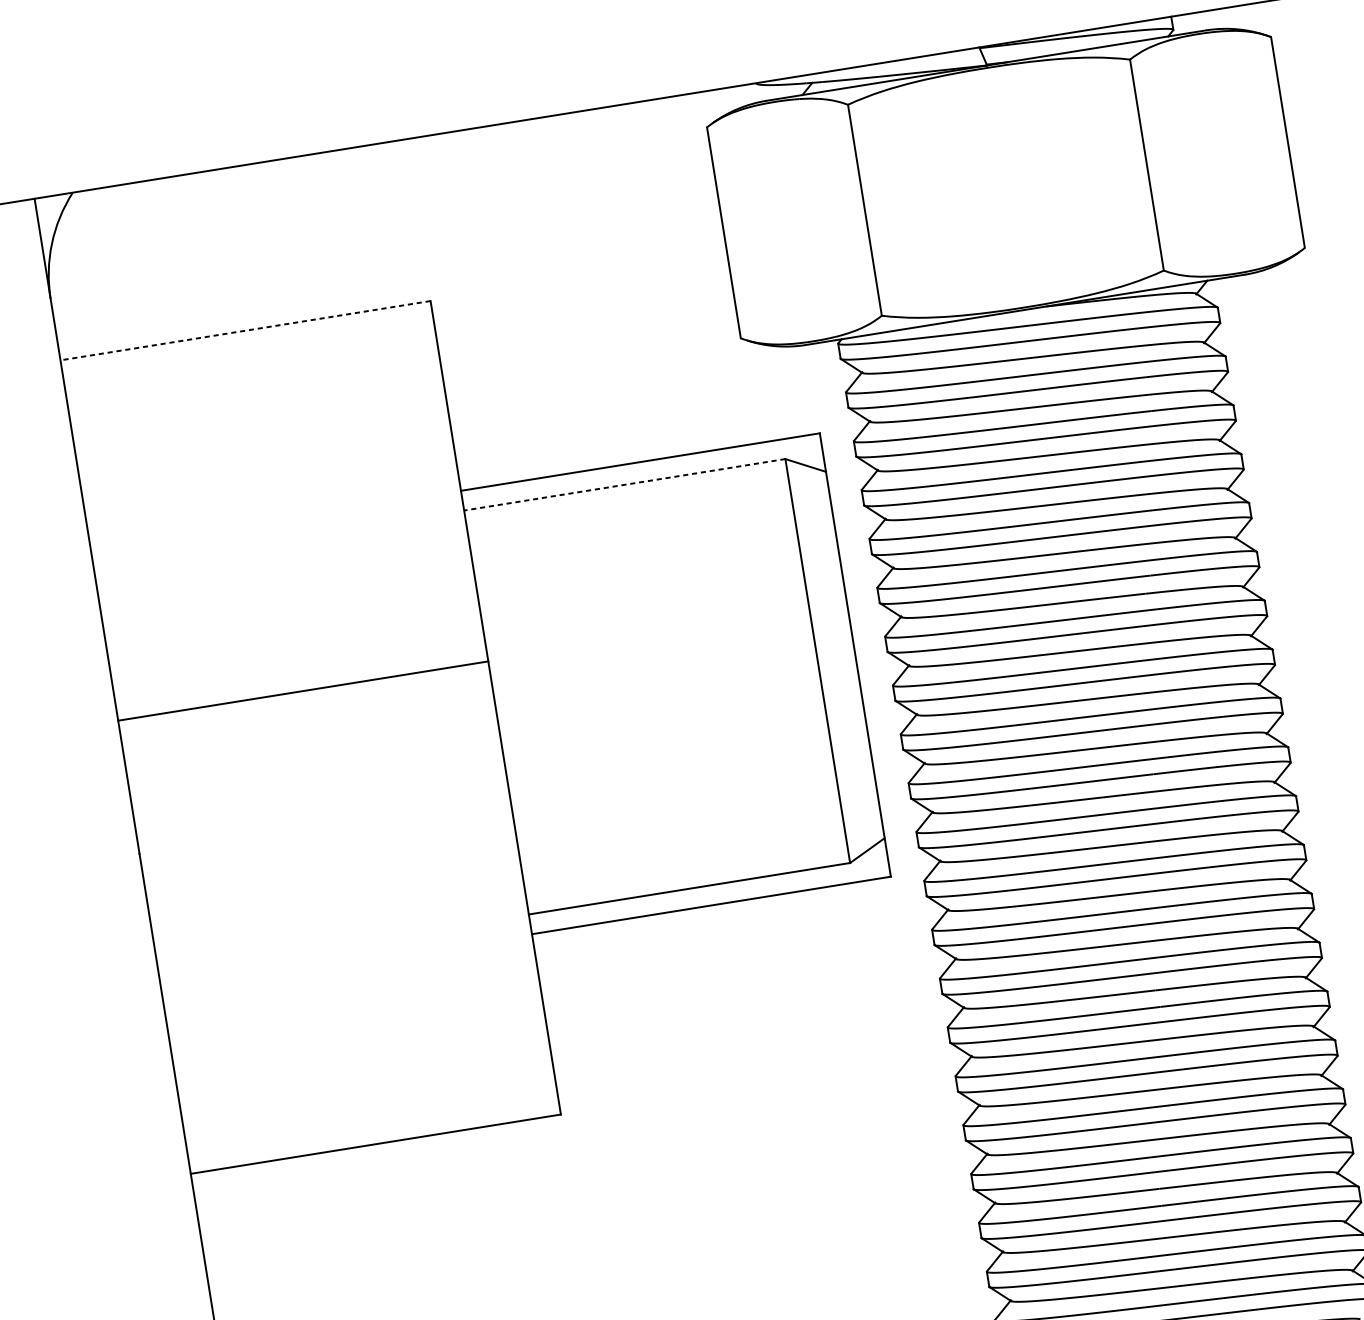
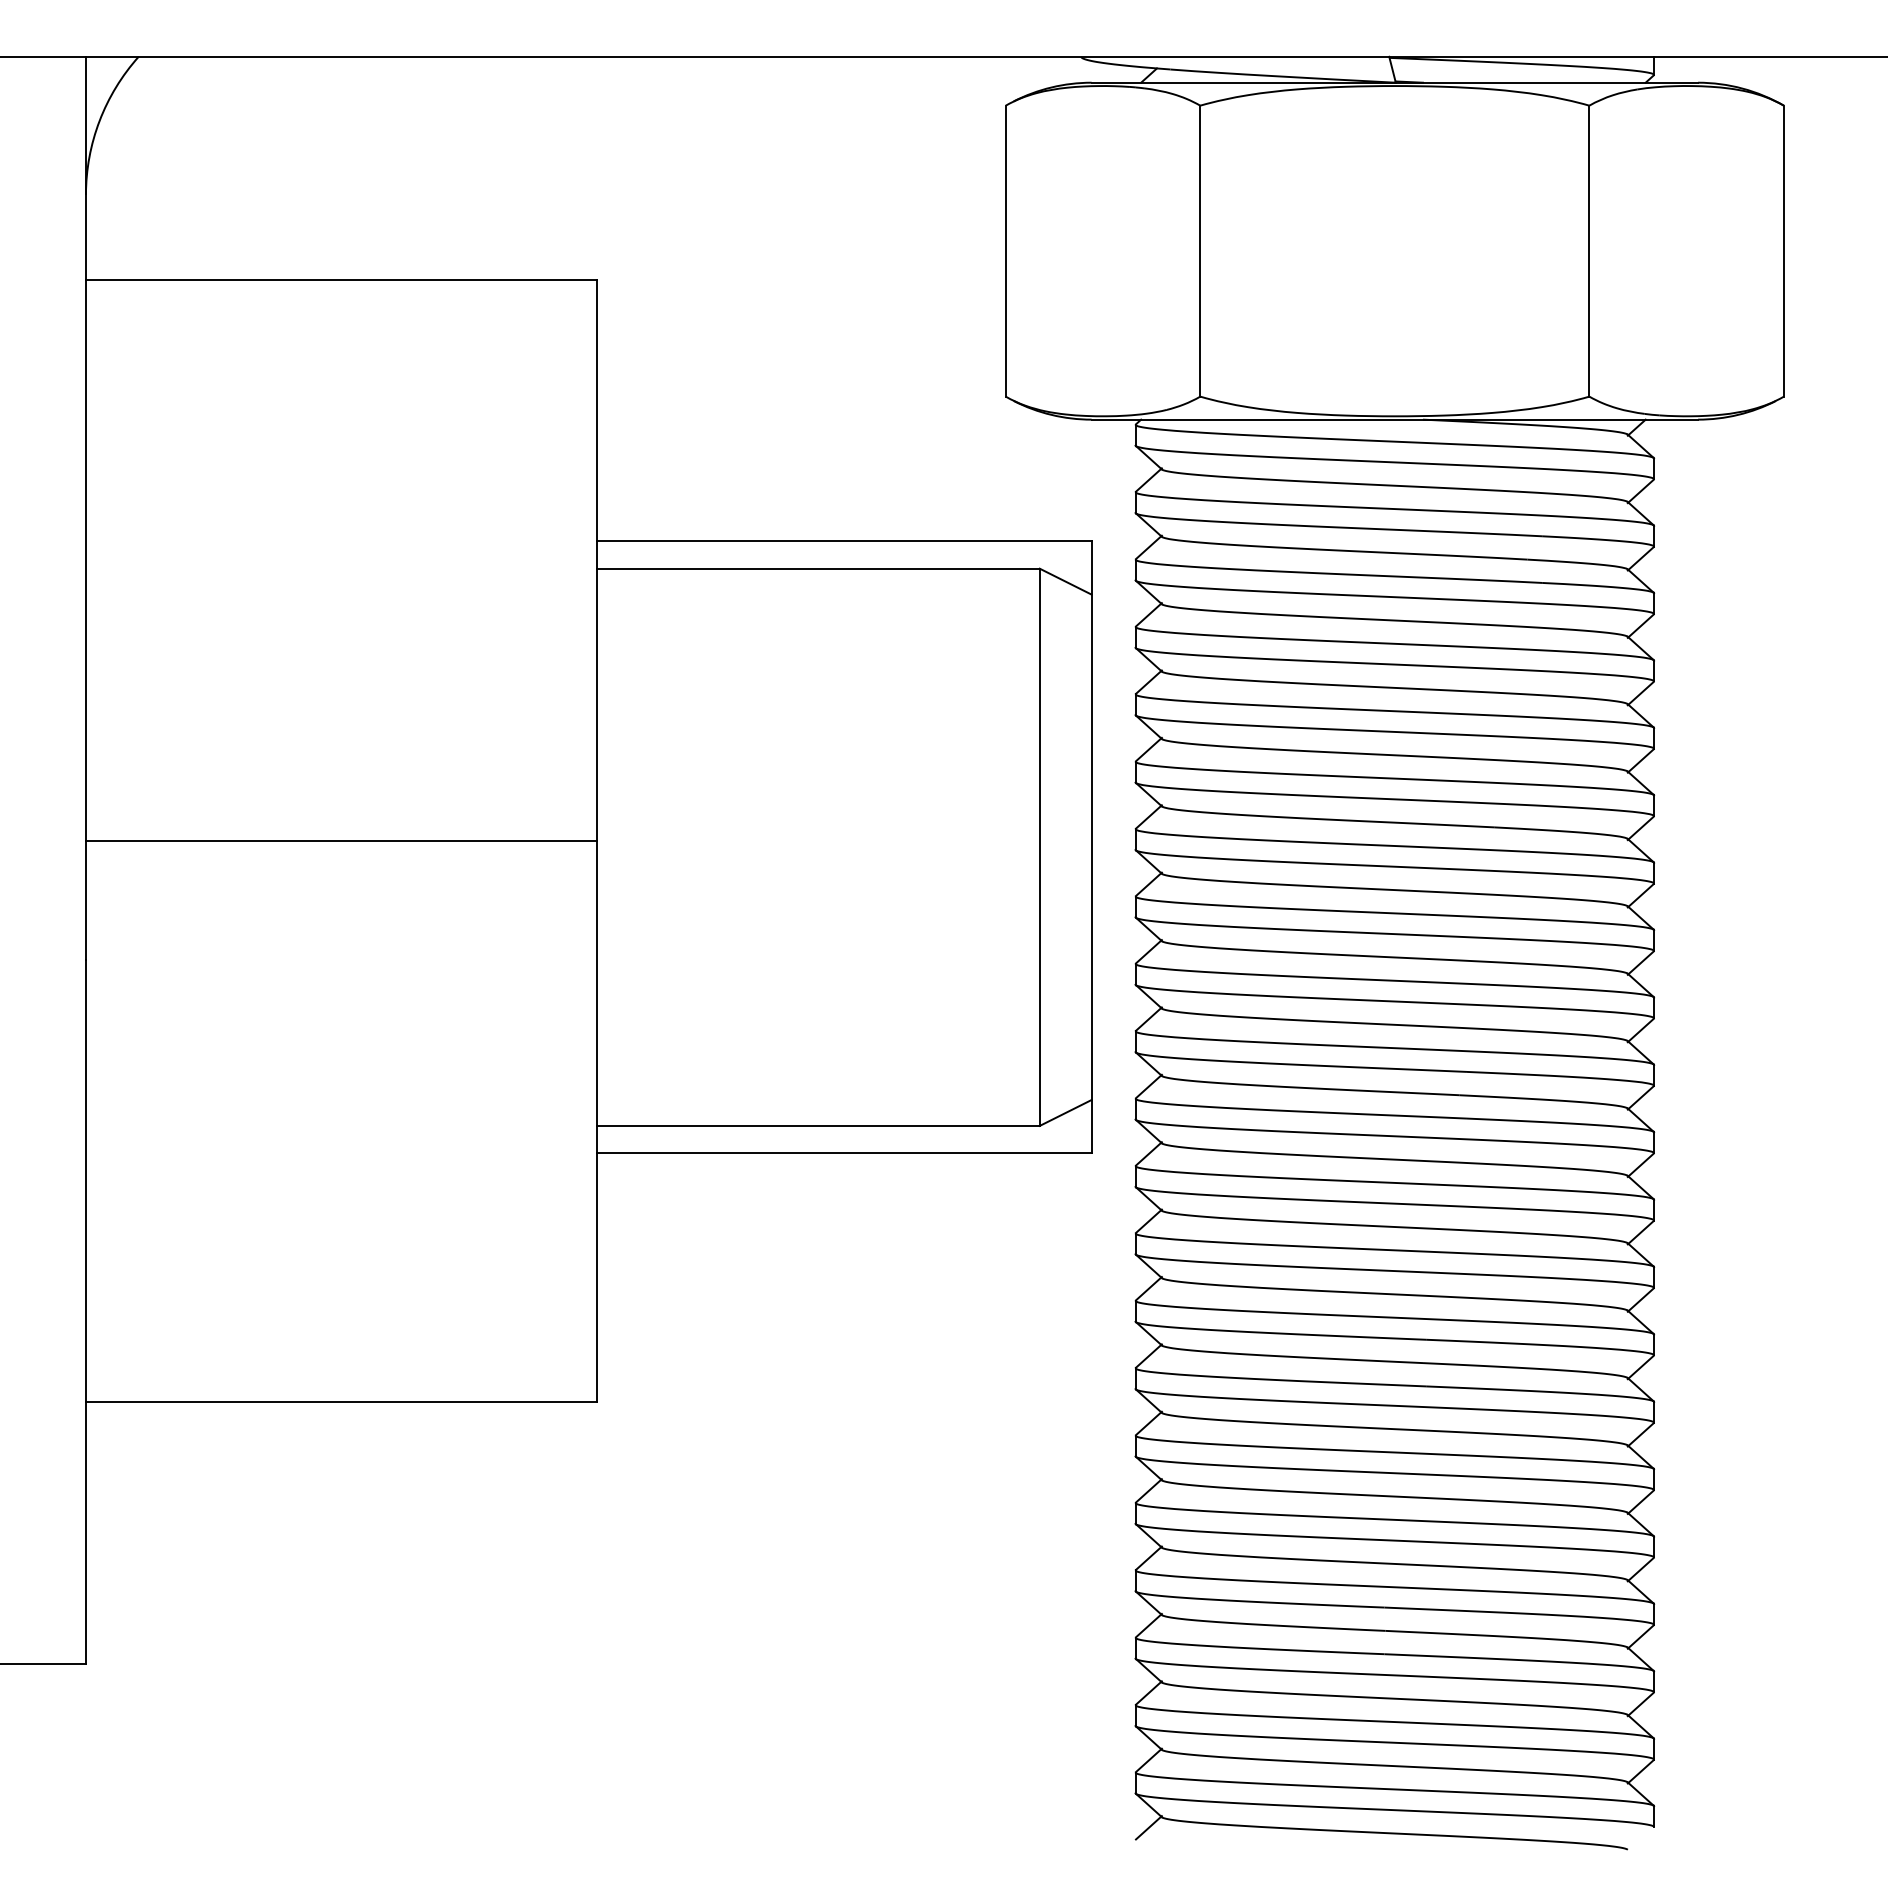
line: (244, 330) -> (340, 279), dashed -> solid
line: (625, 484) -> (818, 568), dashed -> solid
line: (302, 690) -> (340, 840), moved

